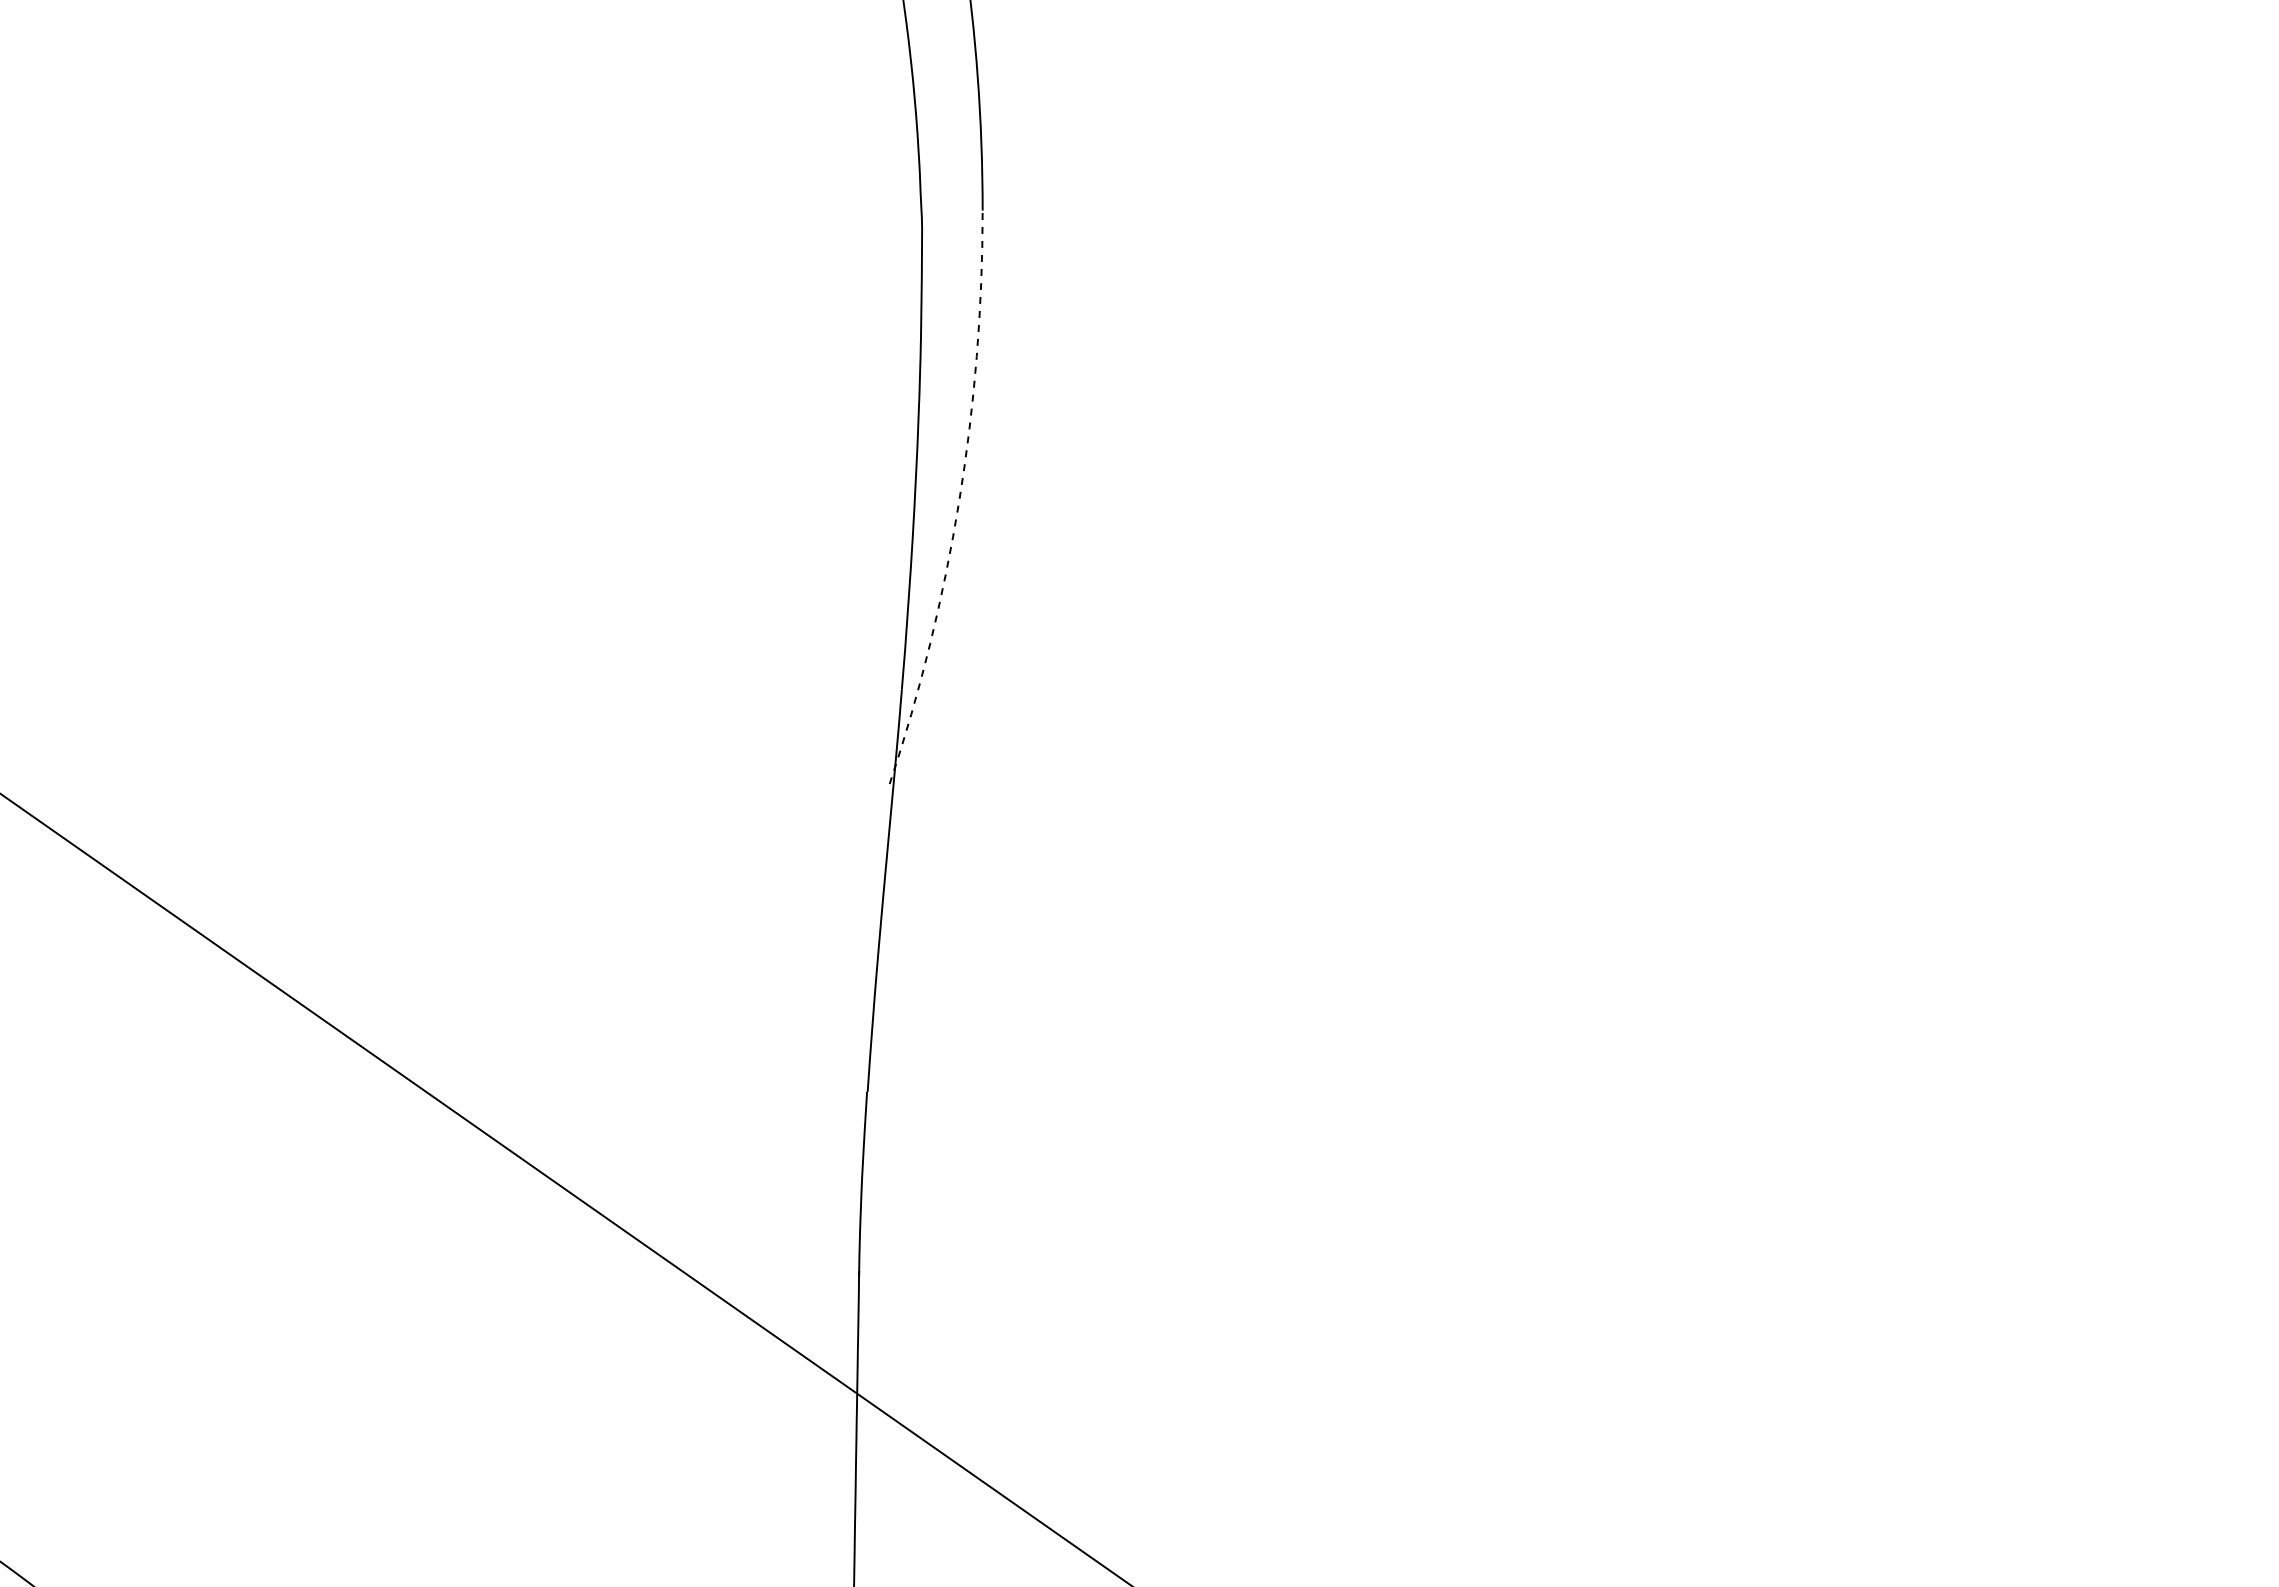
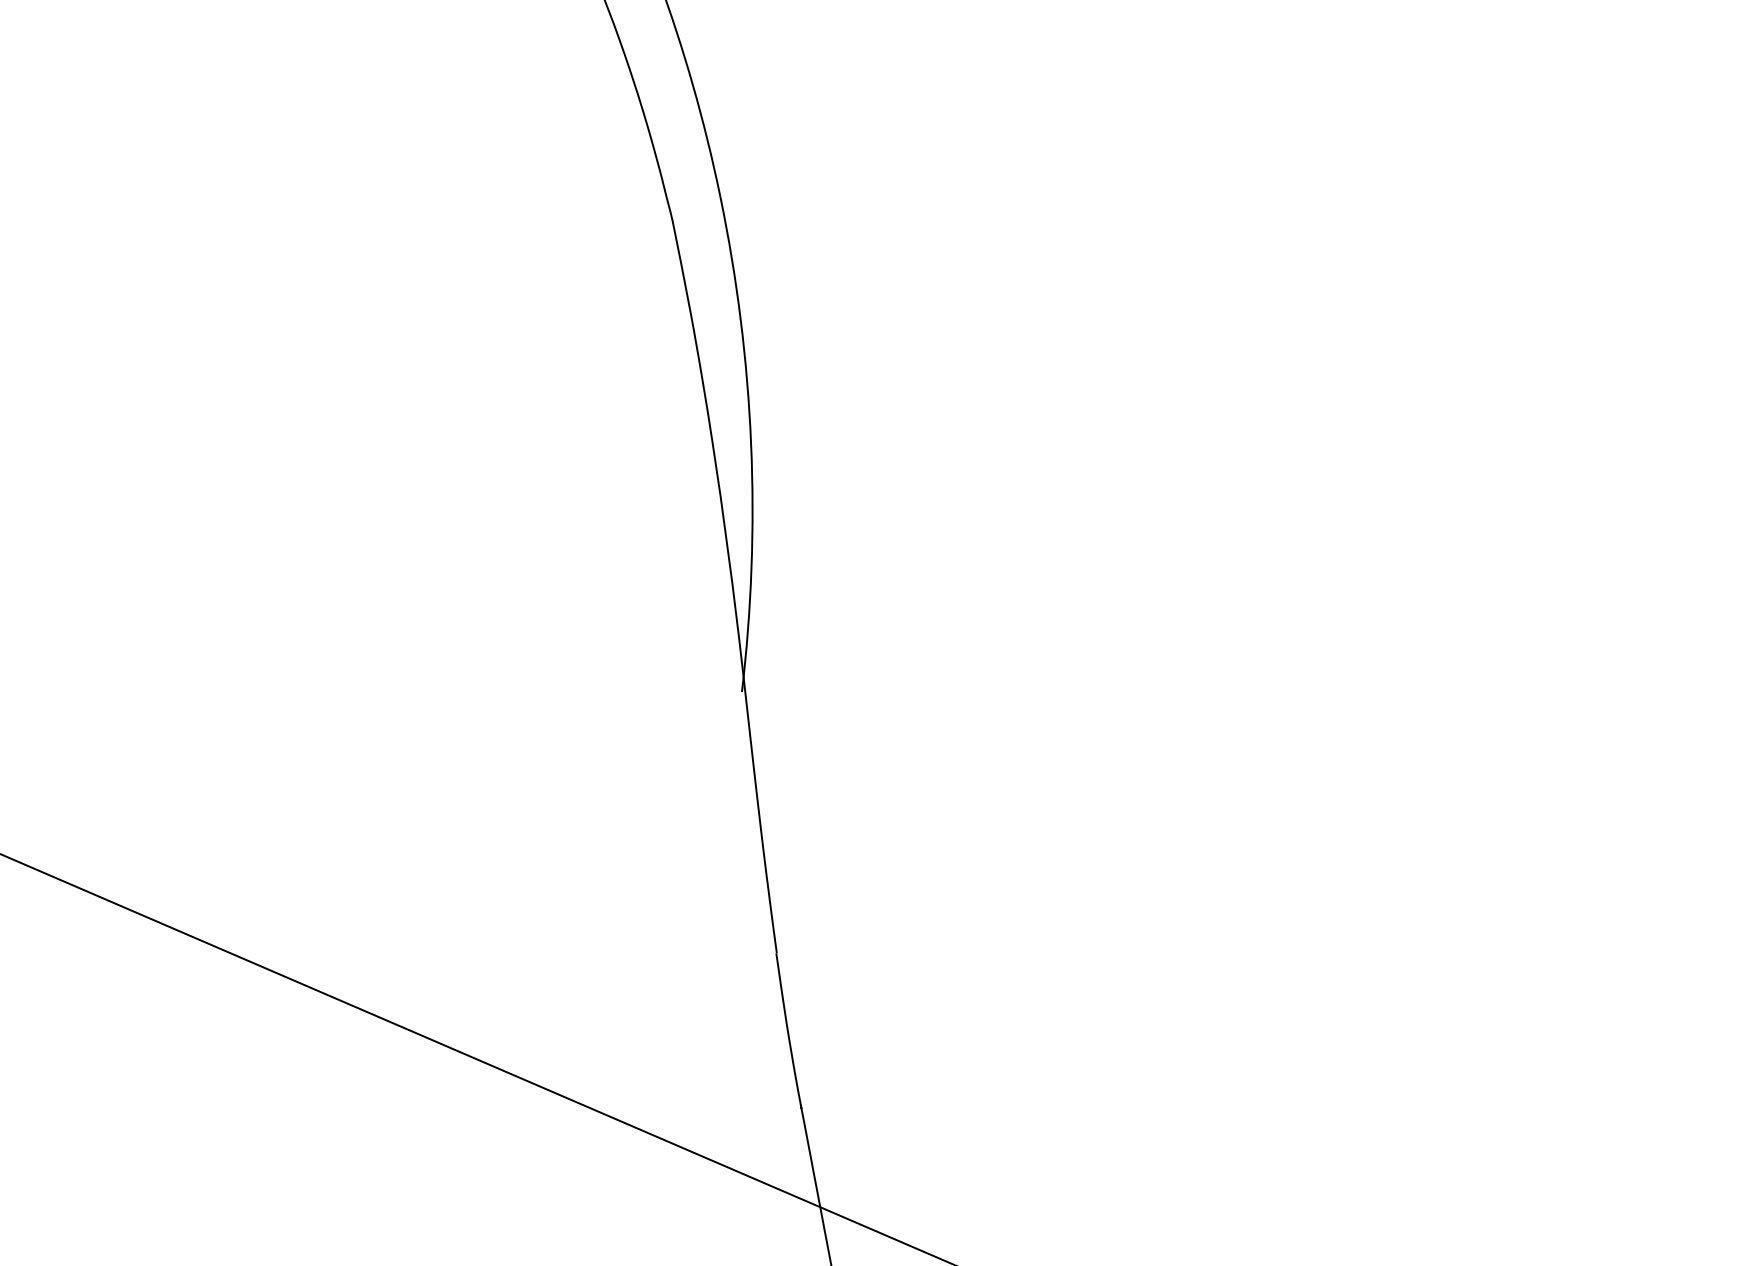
arc: (959, 501) -> (751, 443), dashed -> solid

